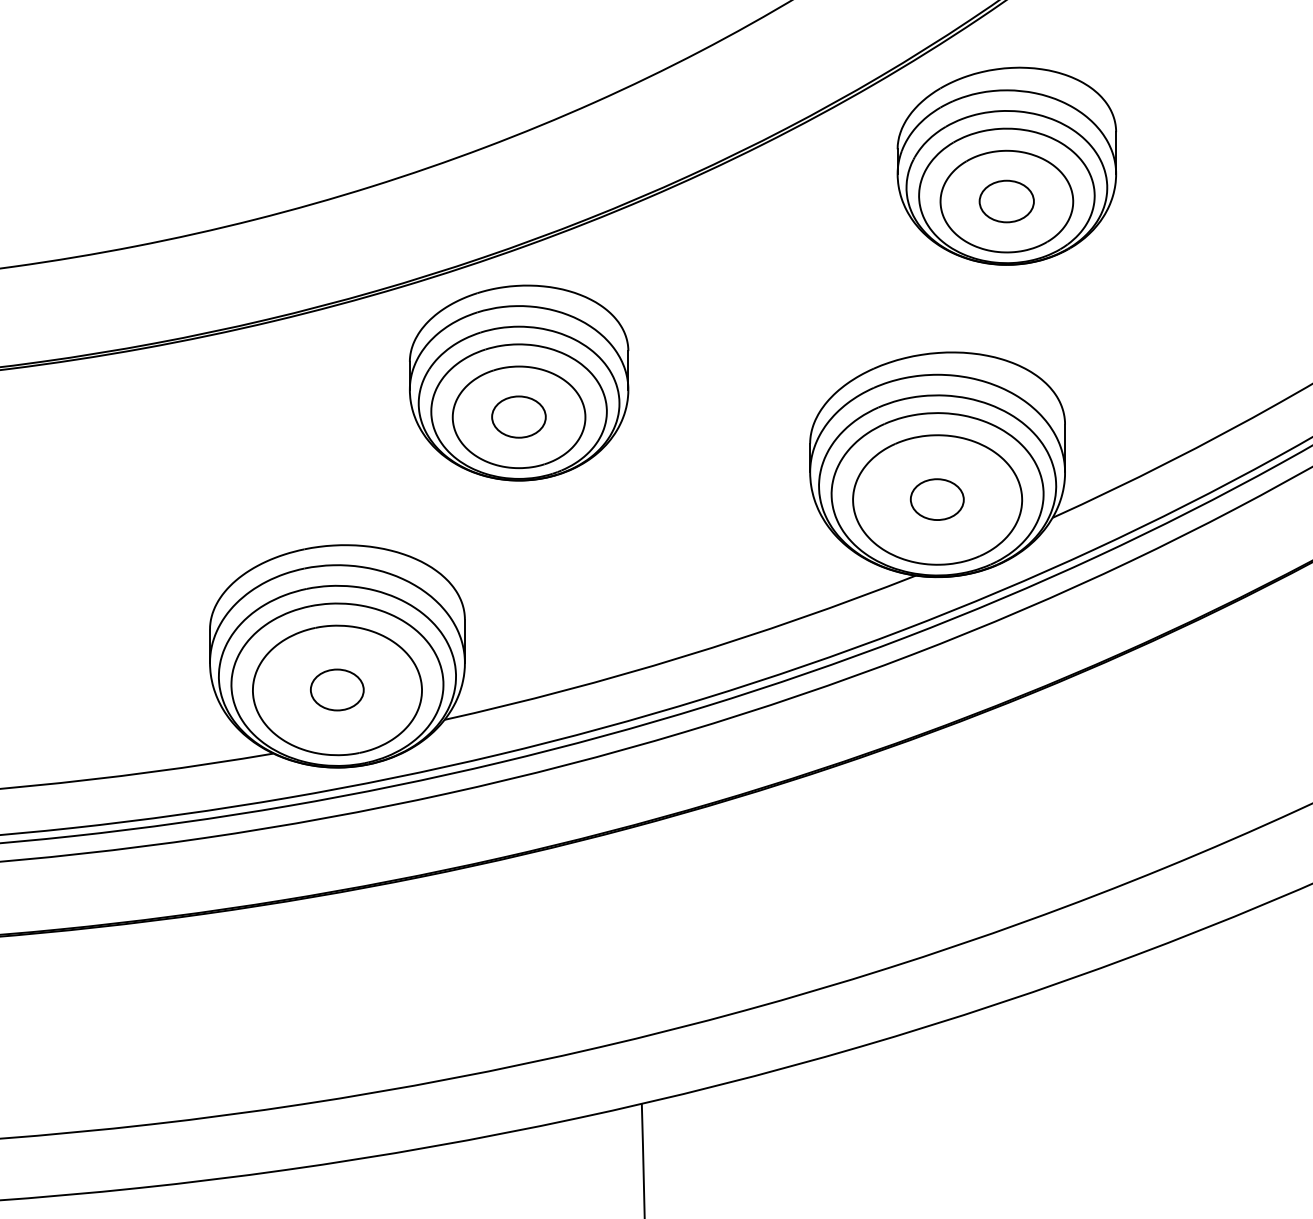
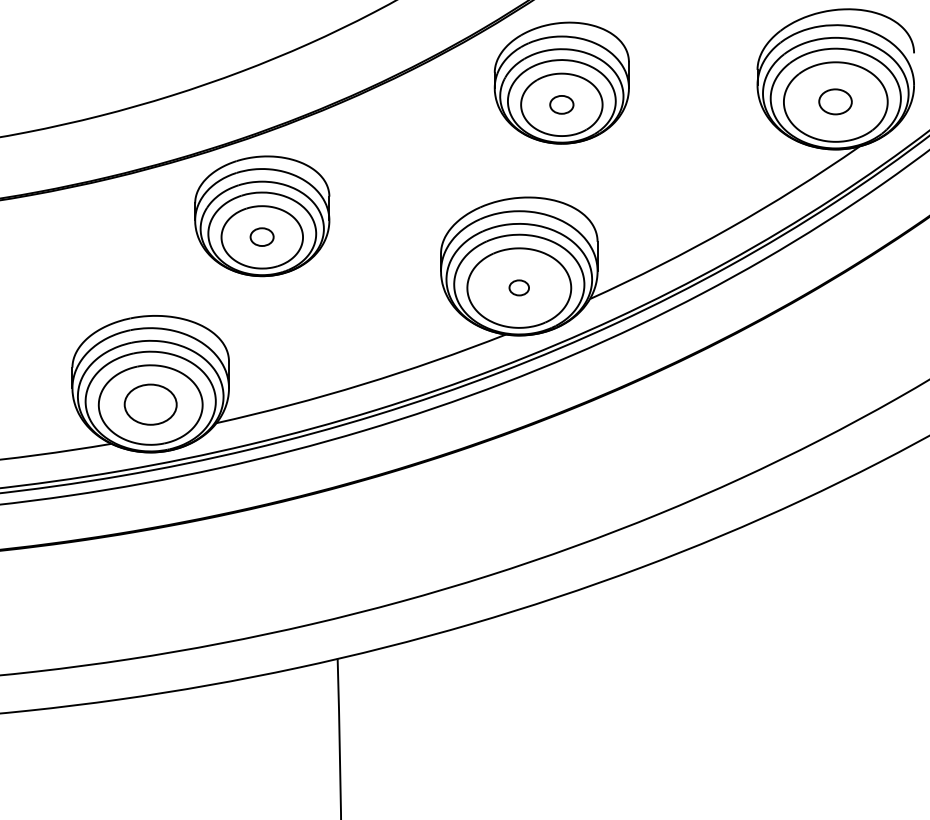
part: (1006, 201) -> (561, 104), size x0.7
part: (517, 415) -> (261, 236), size x0.7
part: (937, 498) -> (519, 287), size x0.6
part: (337, 689) -> (150, 404), size x1.6

